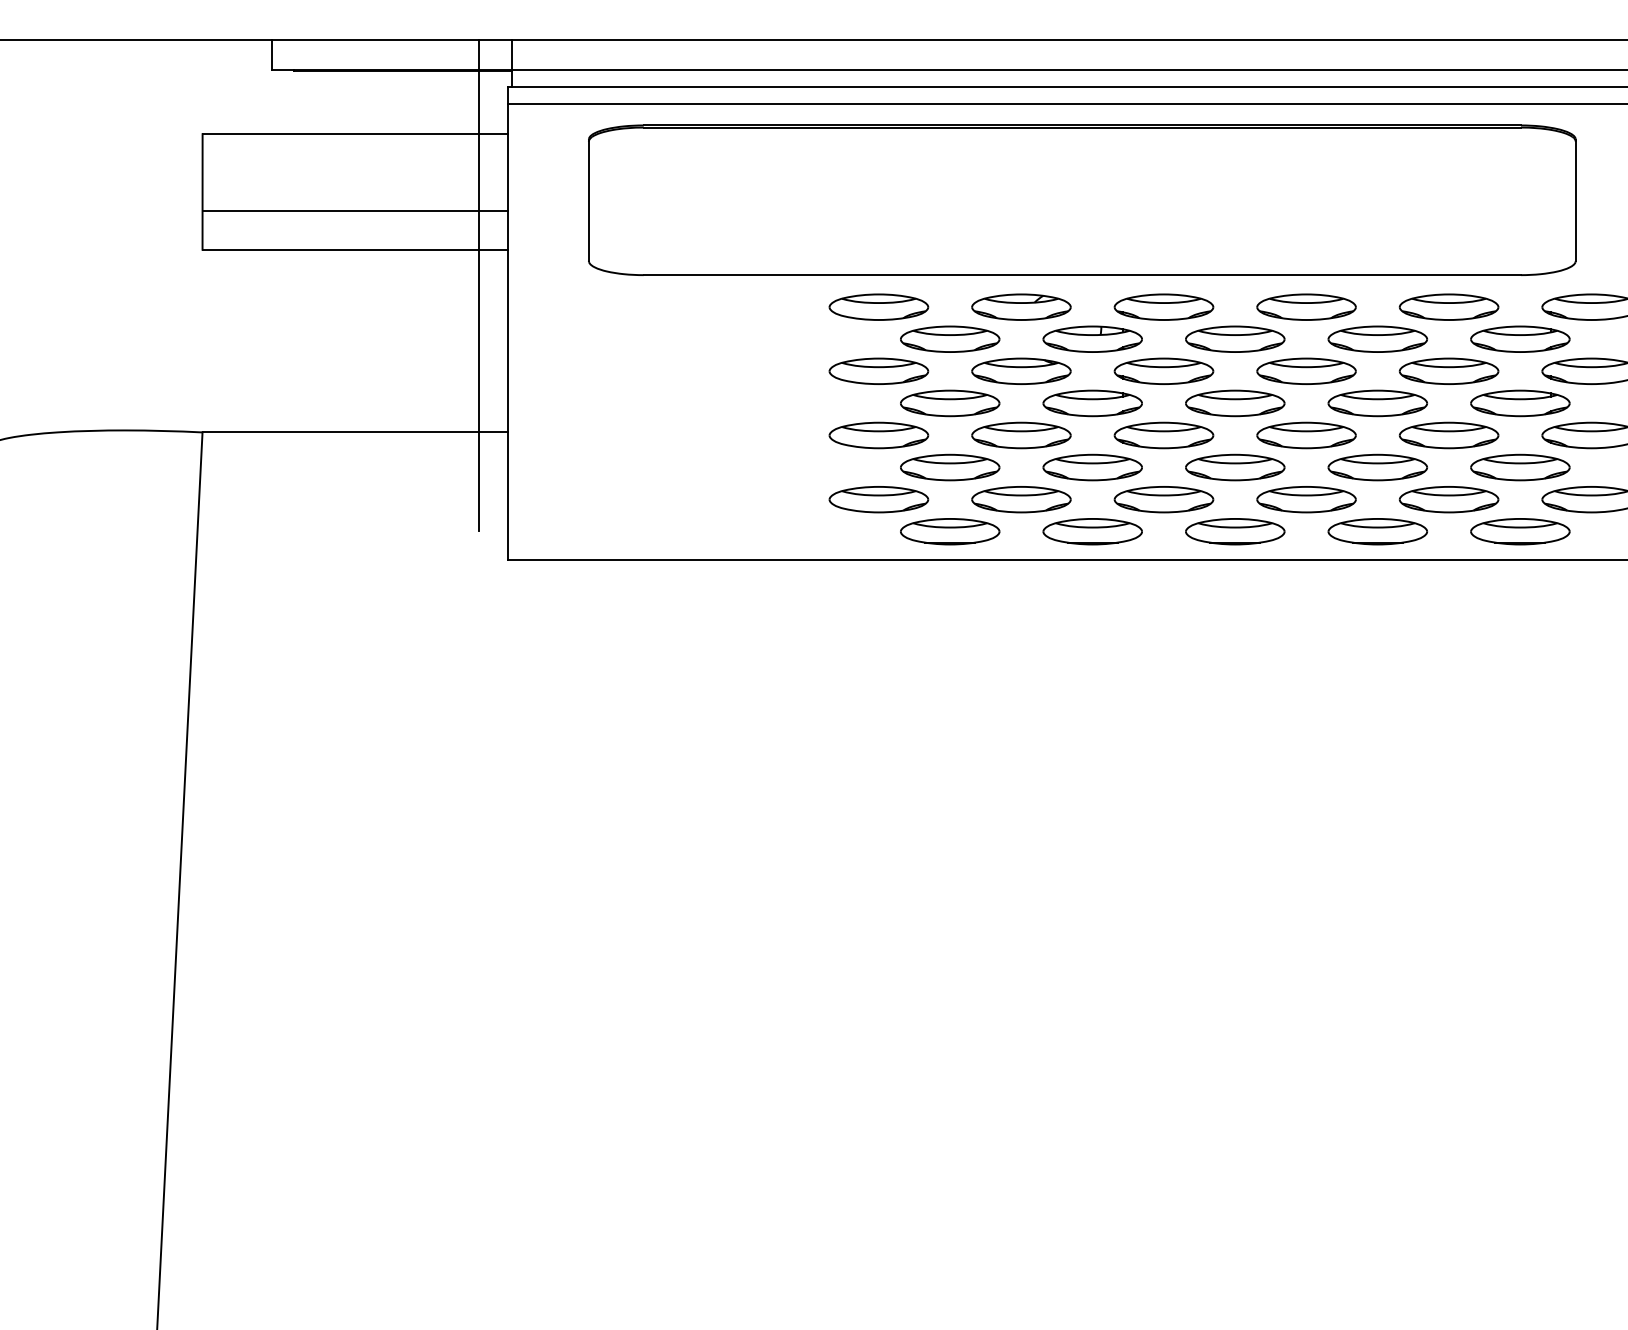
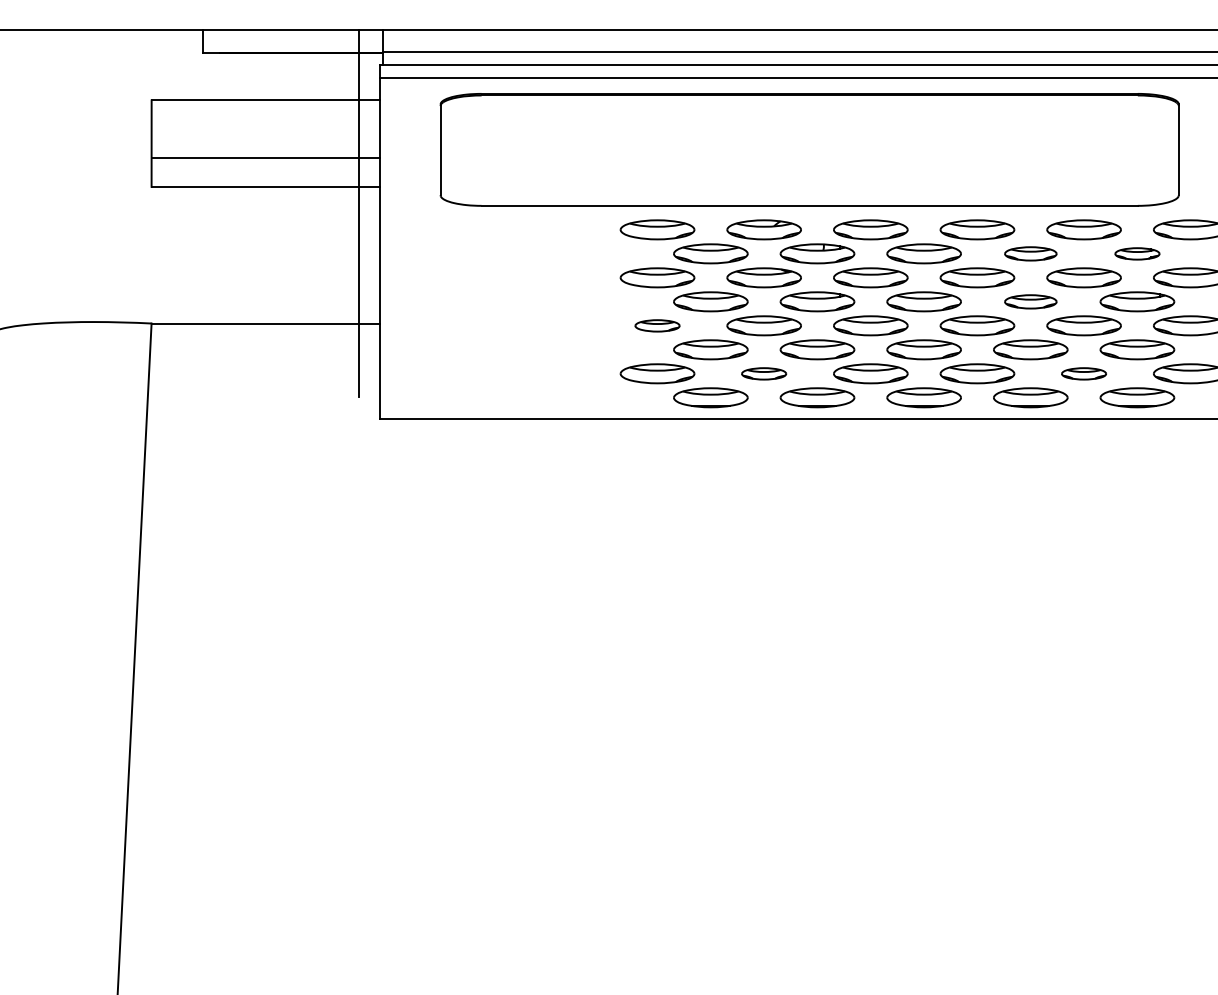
part: (1377, 338) -> (1030, 253), size x0.7
part: (1520, 338) -> (1137, 253), size x0.6
part: (1377, 402) -> (1030, 301), size x0.7
part: (878, 435) -> (657, 325), size x0.6
part: (1020, 499) -> (763, 373), size x0.6
part: (1448, 499) -> (1083, 373), size x0.6

